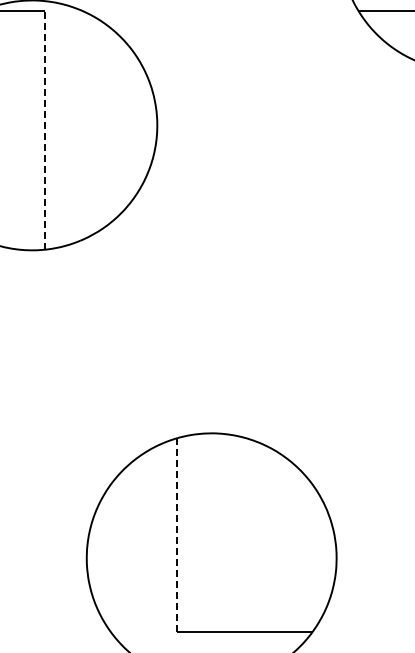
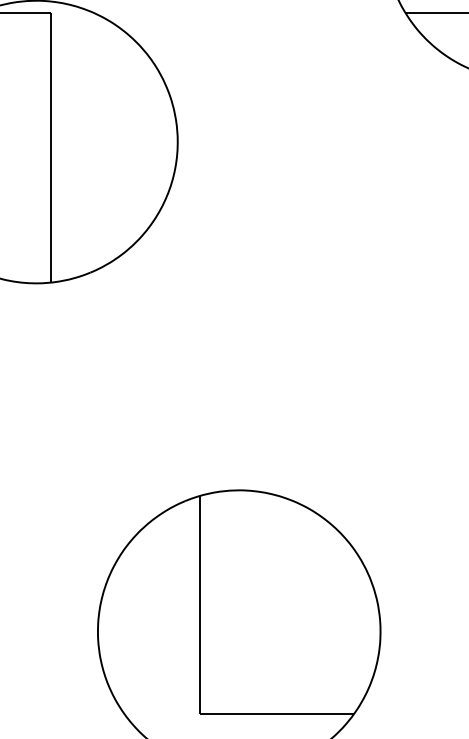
line: (45, 130) -> (51, 147), dashed -> solid
line: (176, 534) -> (199, 604), dashed -> solid

